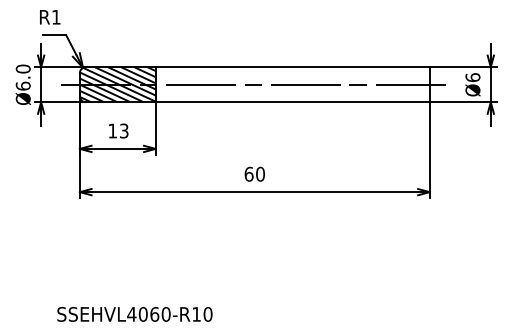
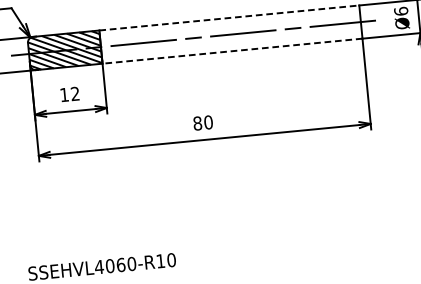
line: (293, 67) -> (230, 18), solid -> dashed
line: (292, 102) -> (232, 51), solid -> dashed
text: (124, 131) -> (75, 94), 13 -> 12
text: (248, 173) -> (197, 122), 60 -> 80

